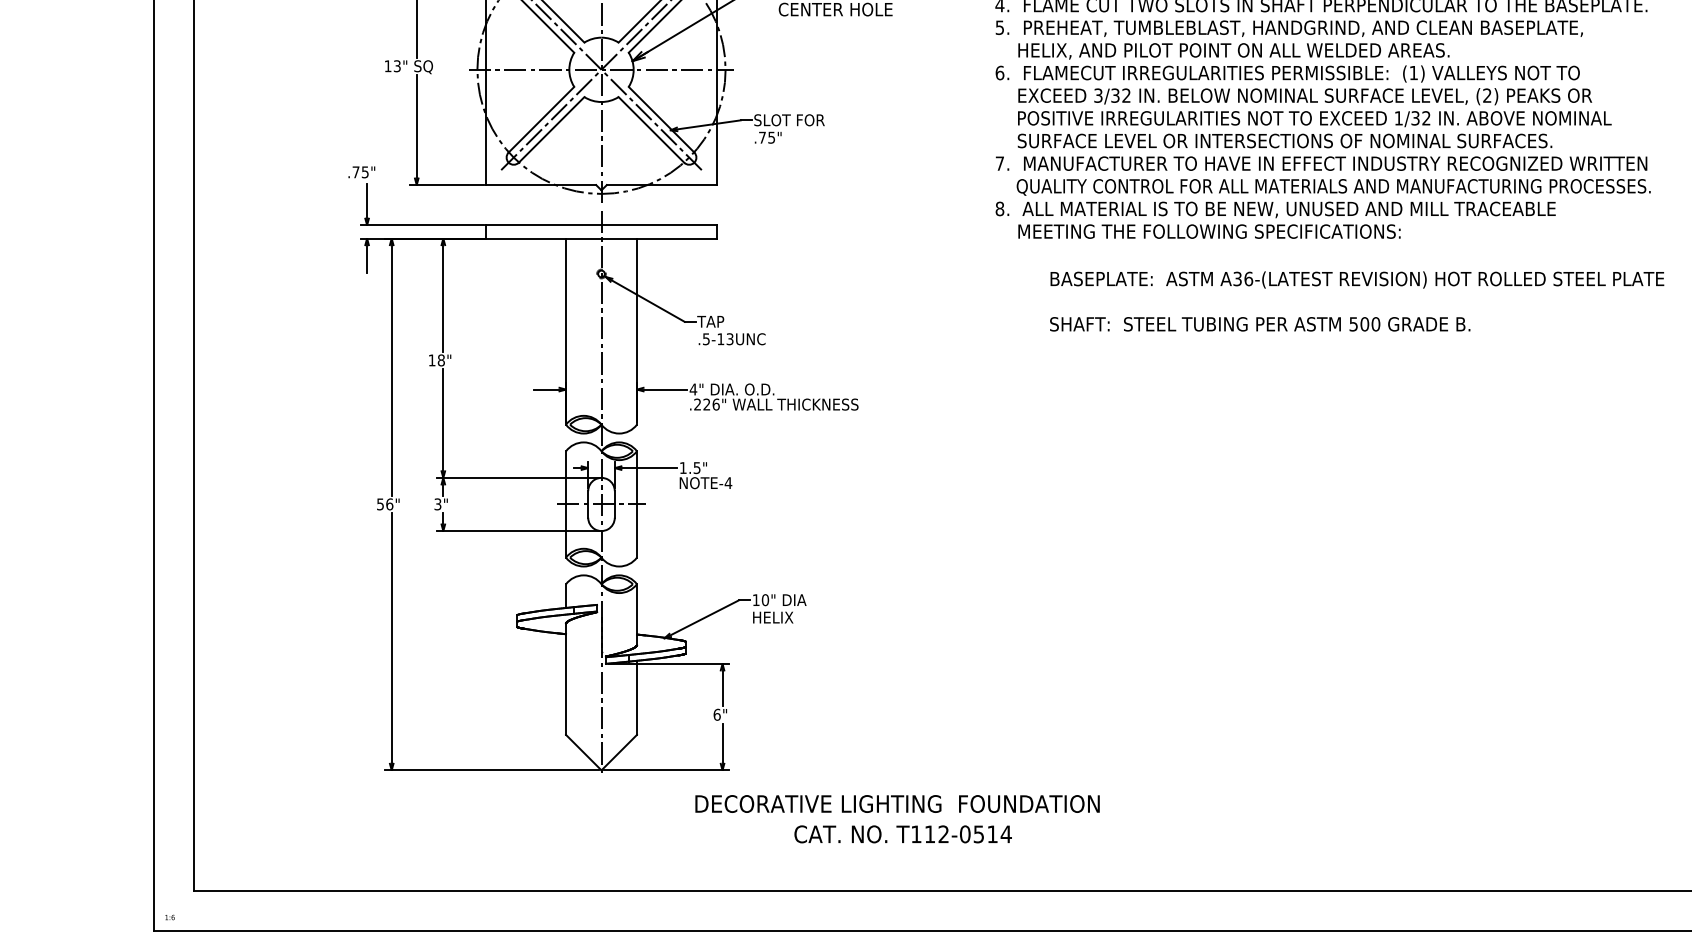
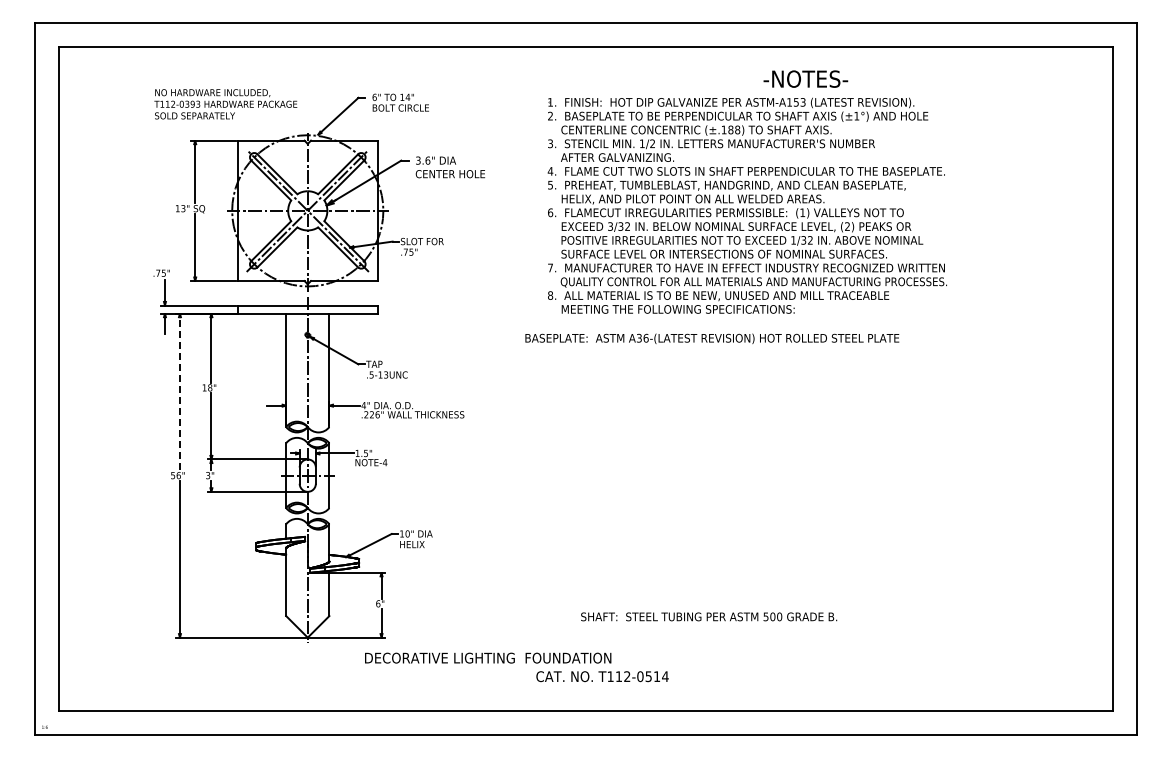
text: (1357, 279) -> (712, 338), moved
text: (1260, 323) -> (709, 616), moved
line: (390, 366) -> (179, 391), solid -> dashed
text: (903, 834) -> (602, 676), moved

